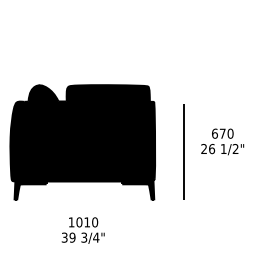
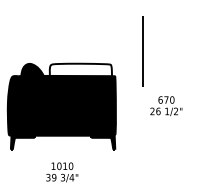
fill: (107, 92) -> (80, 69), removed
line: (182, 151) -> (142, 51), moved

